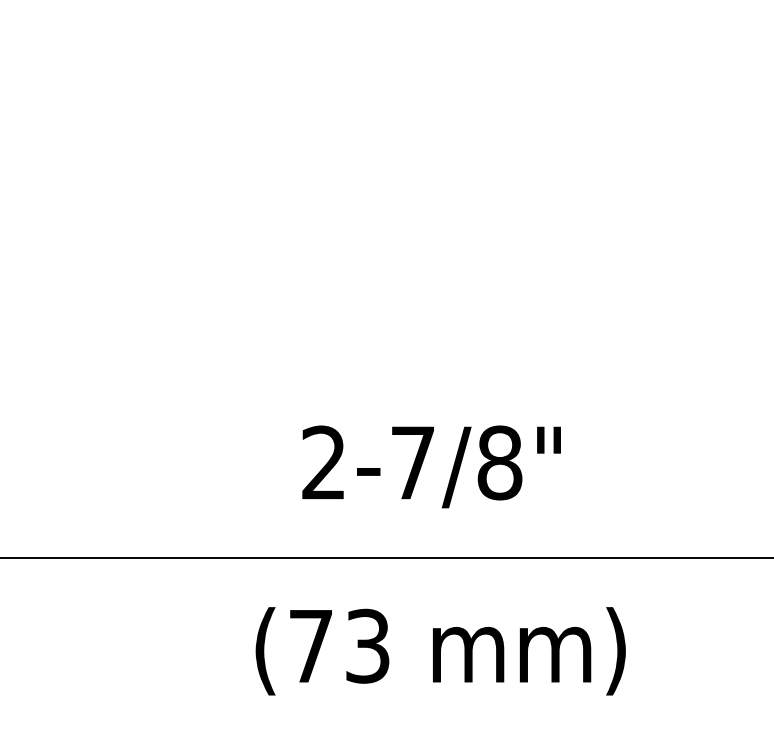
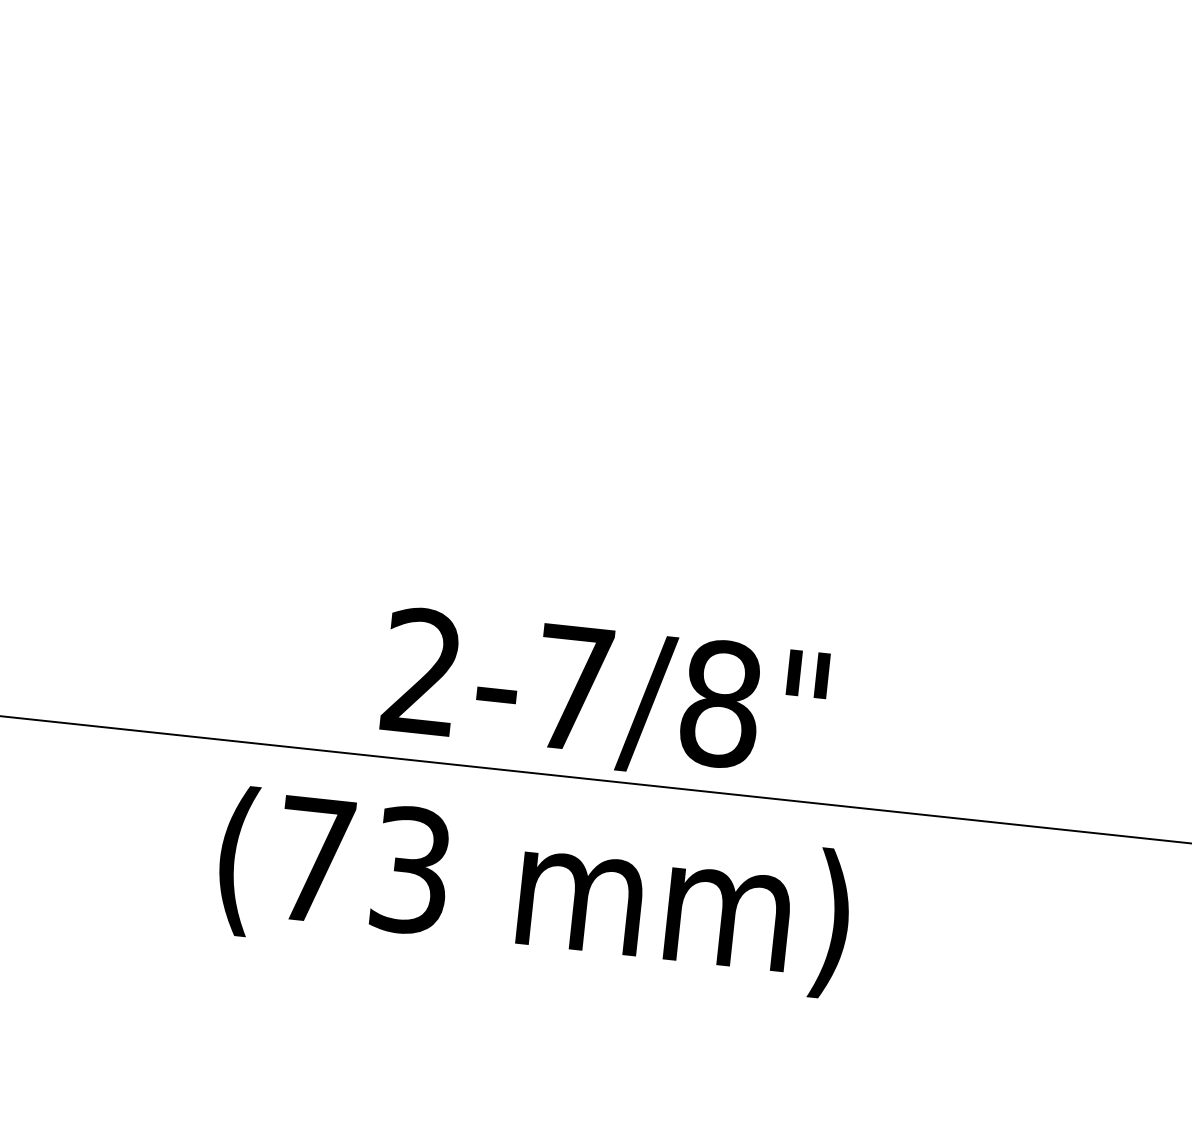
text: (431, 466) -> (604, 697), moved
text: (440, 651) -> (533, 892), moved

